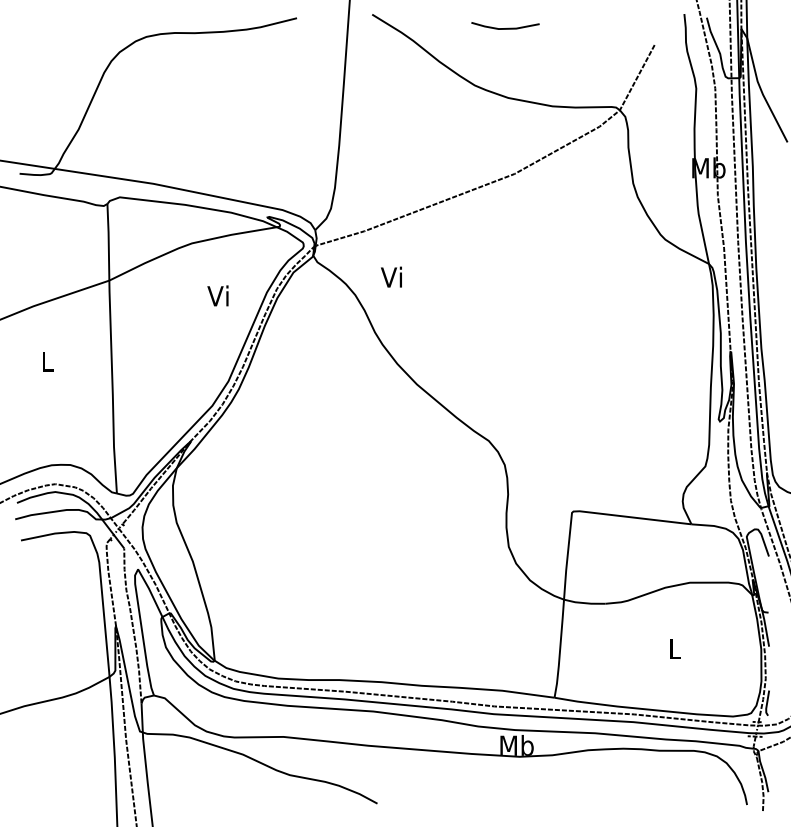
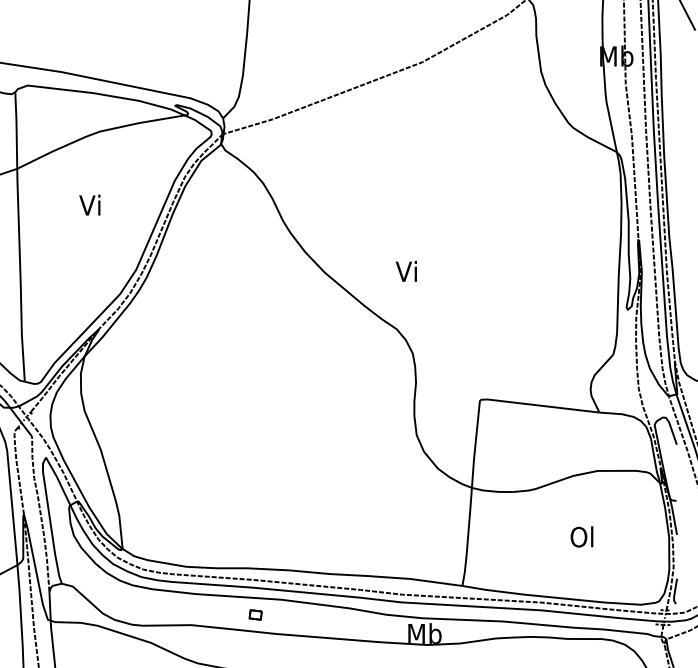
text: (391, 276) -> (406, 270), moved
text: (217, 295) -> (89, 204), moved
text: (673, 648) -> (581, 536), L -> Ol
part: (347, 726) -> (255, 614), added

